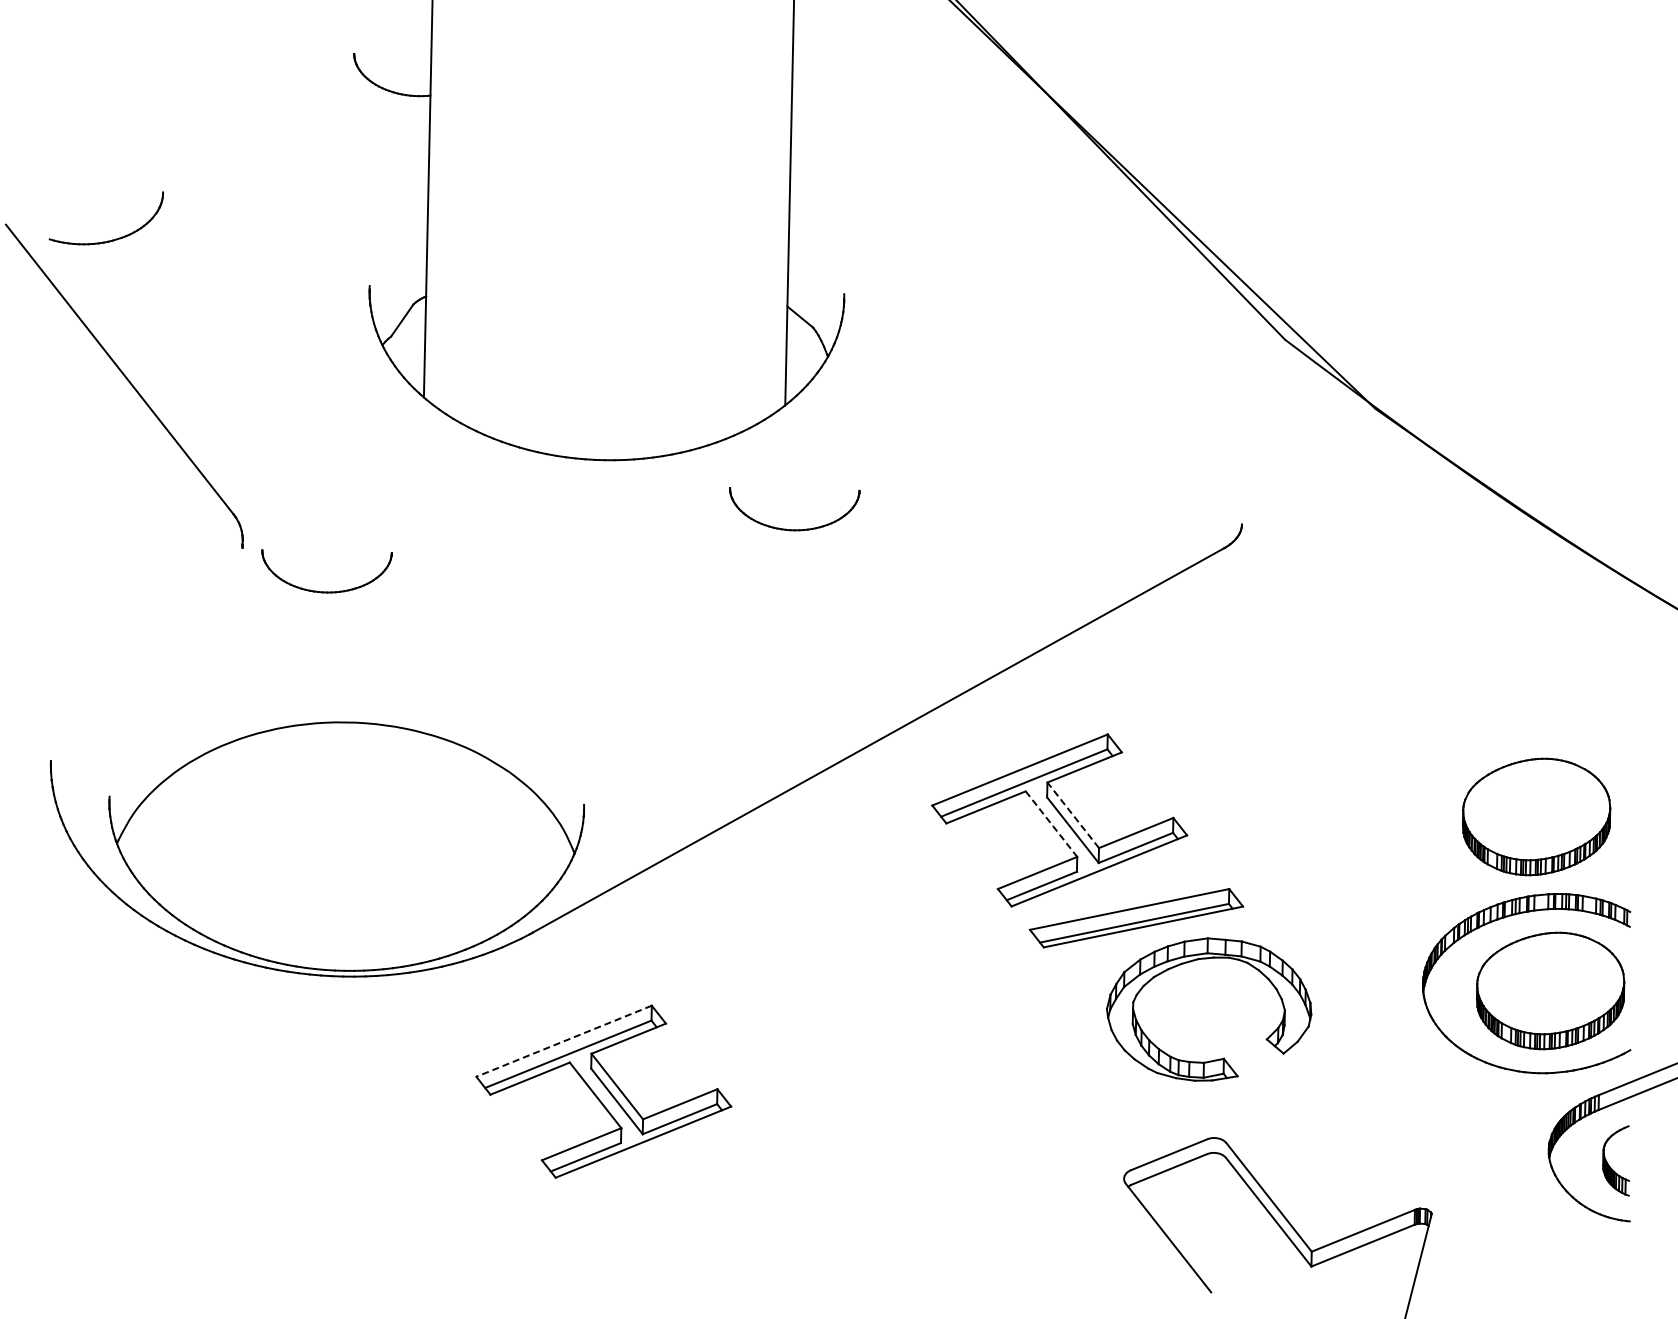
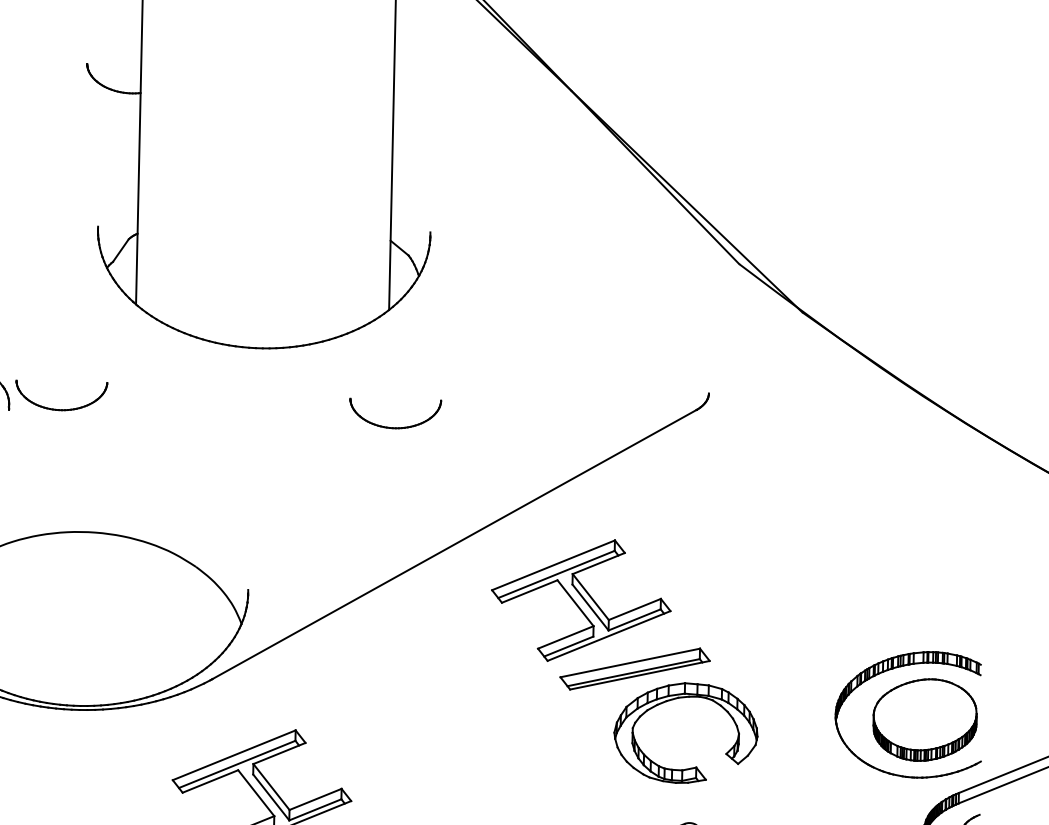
part: (794, 529) -> (395, 427), moved
part: (326, 591) -> (61, 409), moved
line: (1073, 815) -> (590, 597), dashed -> solid
part: (1536, 816) -> (915, 597), removed
line: (1051, 824) -> (575, 603), dashed -> solid
line: (564, 1041) -> (234, 755), dashed -> solid

